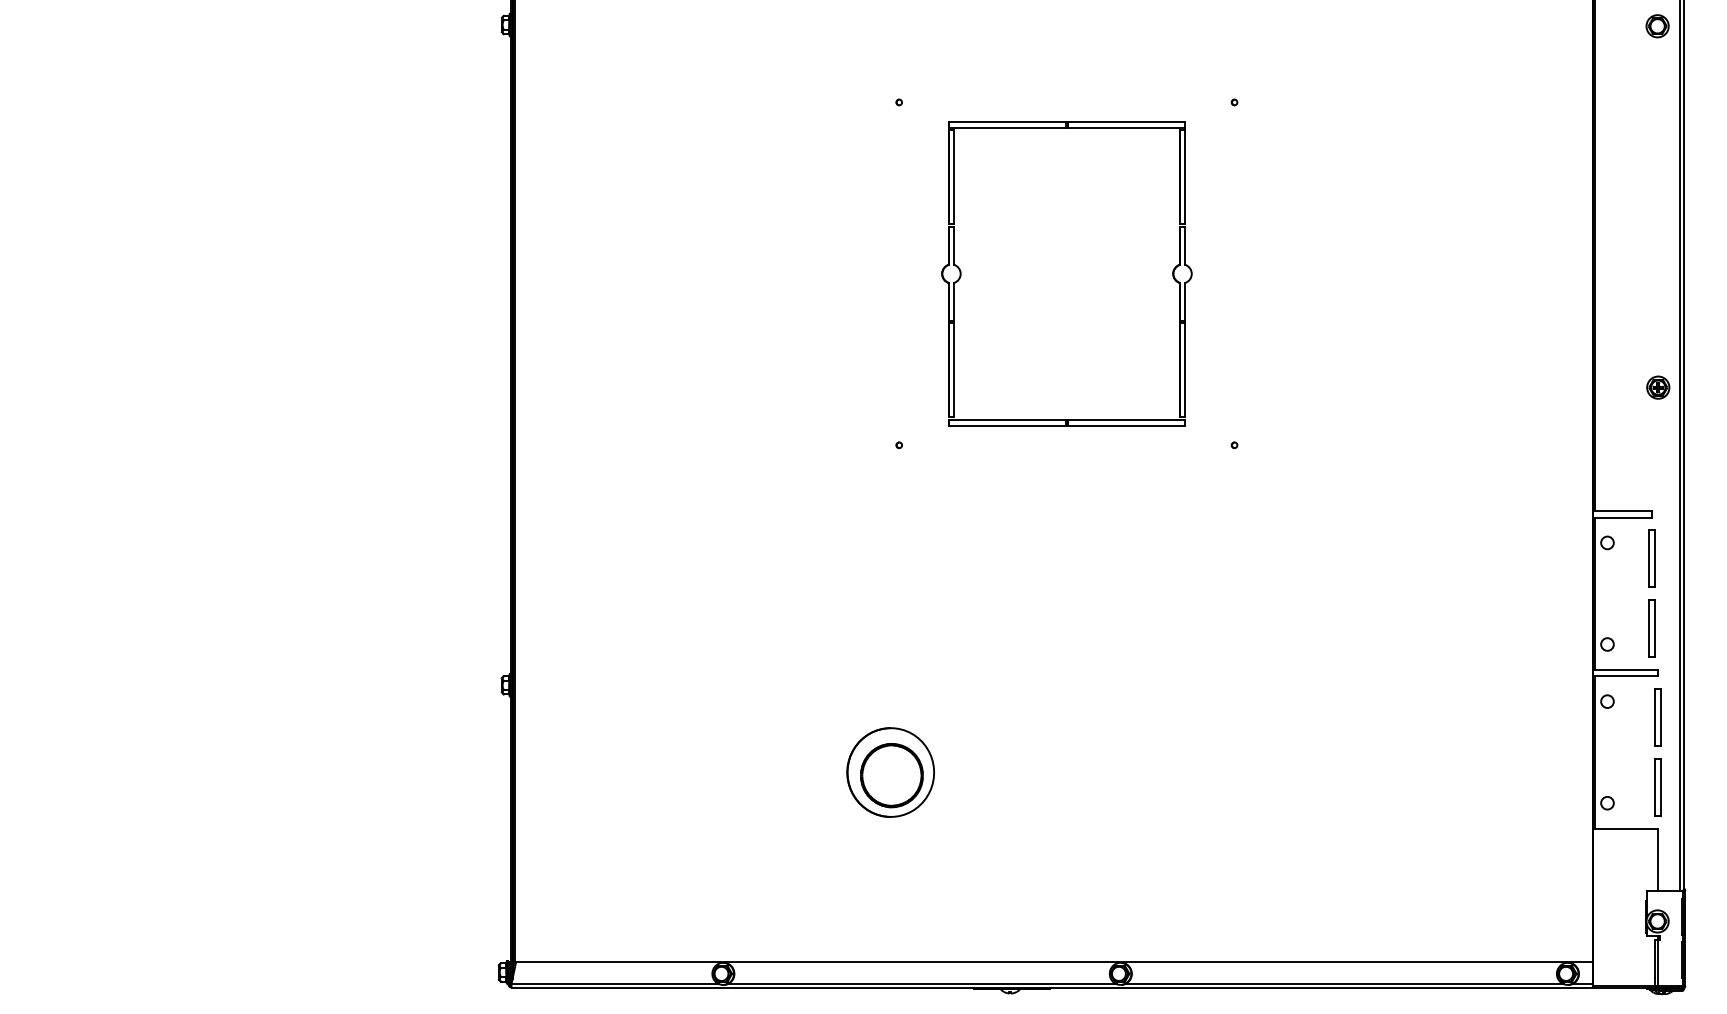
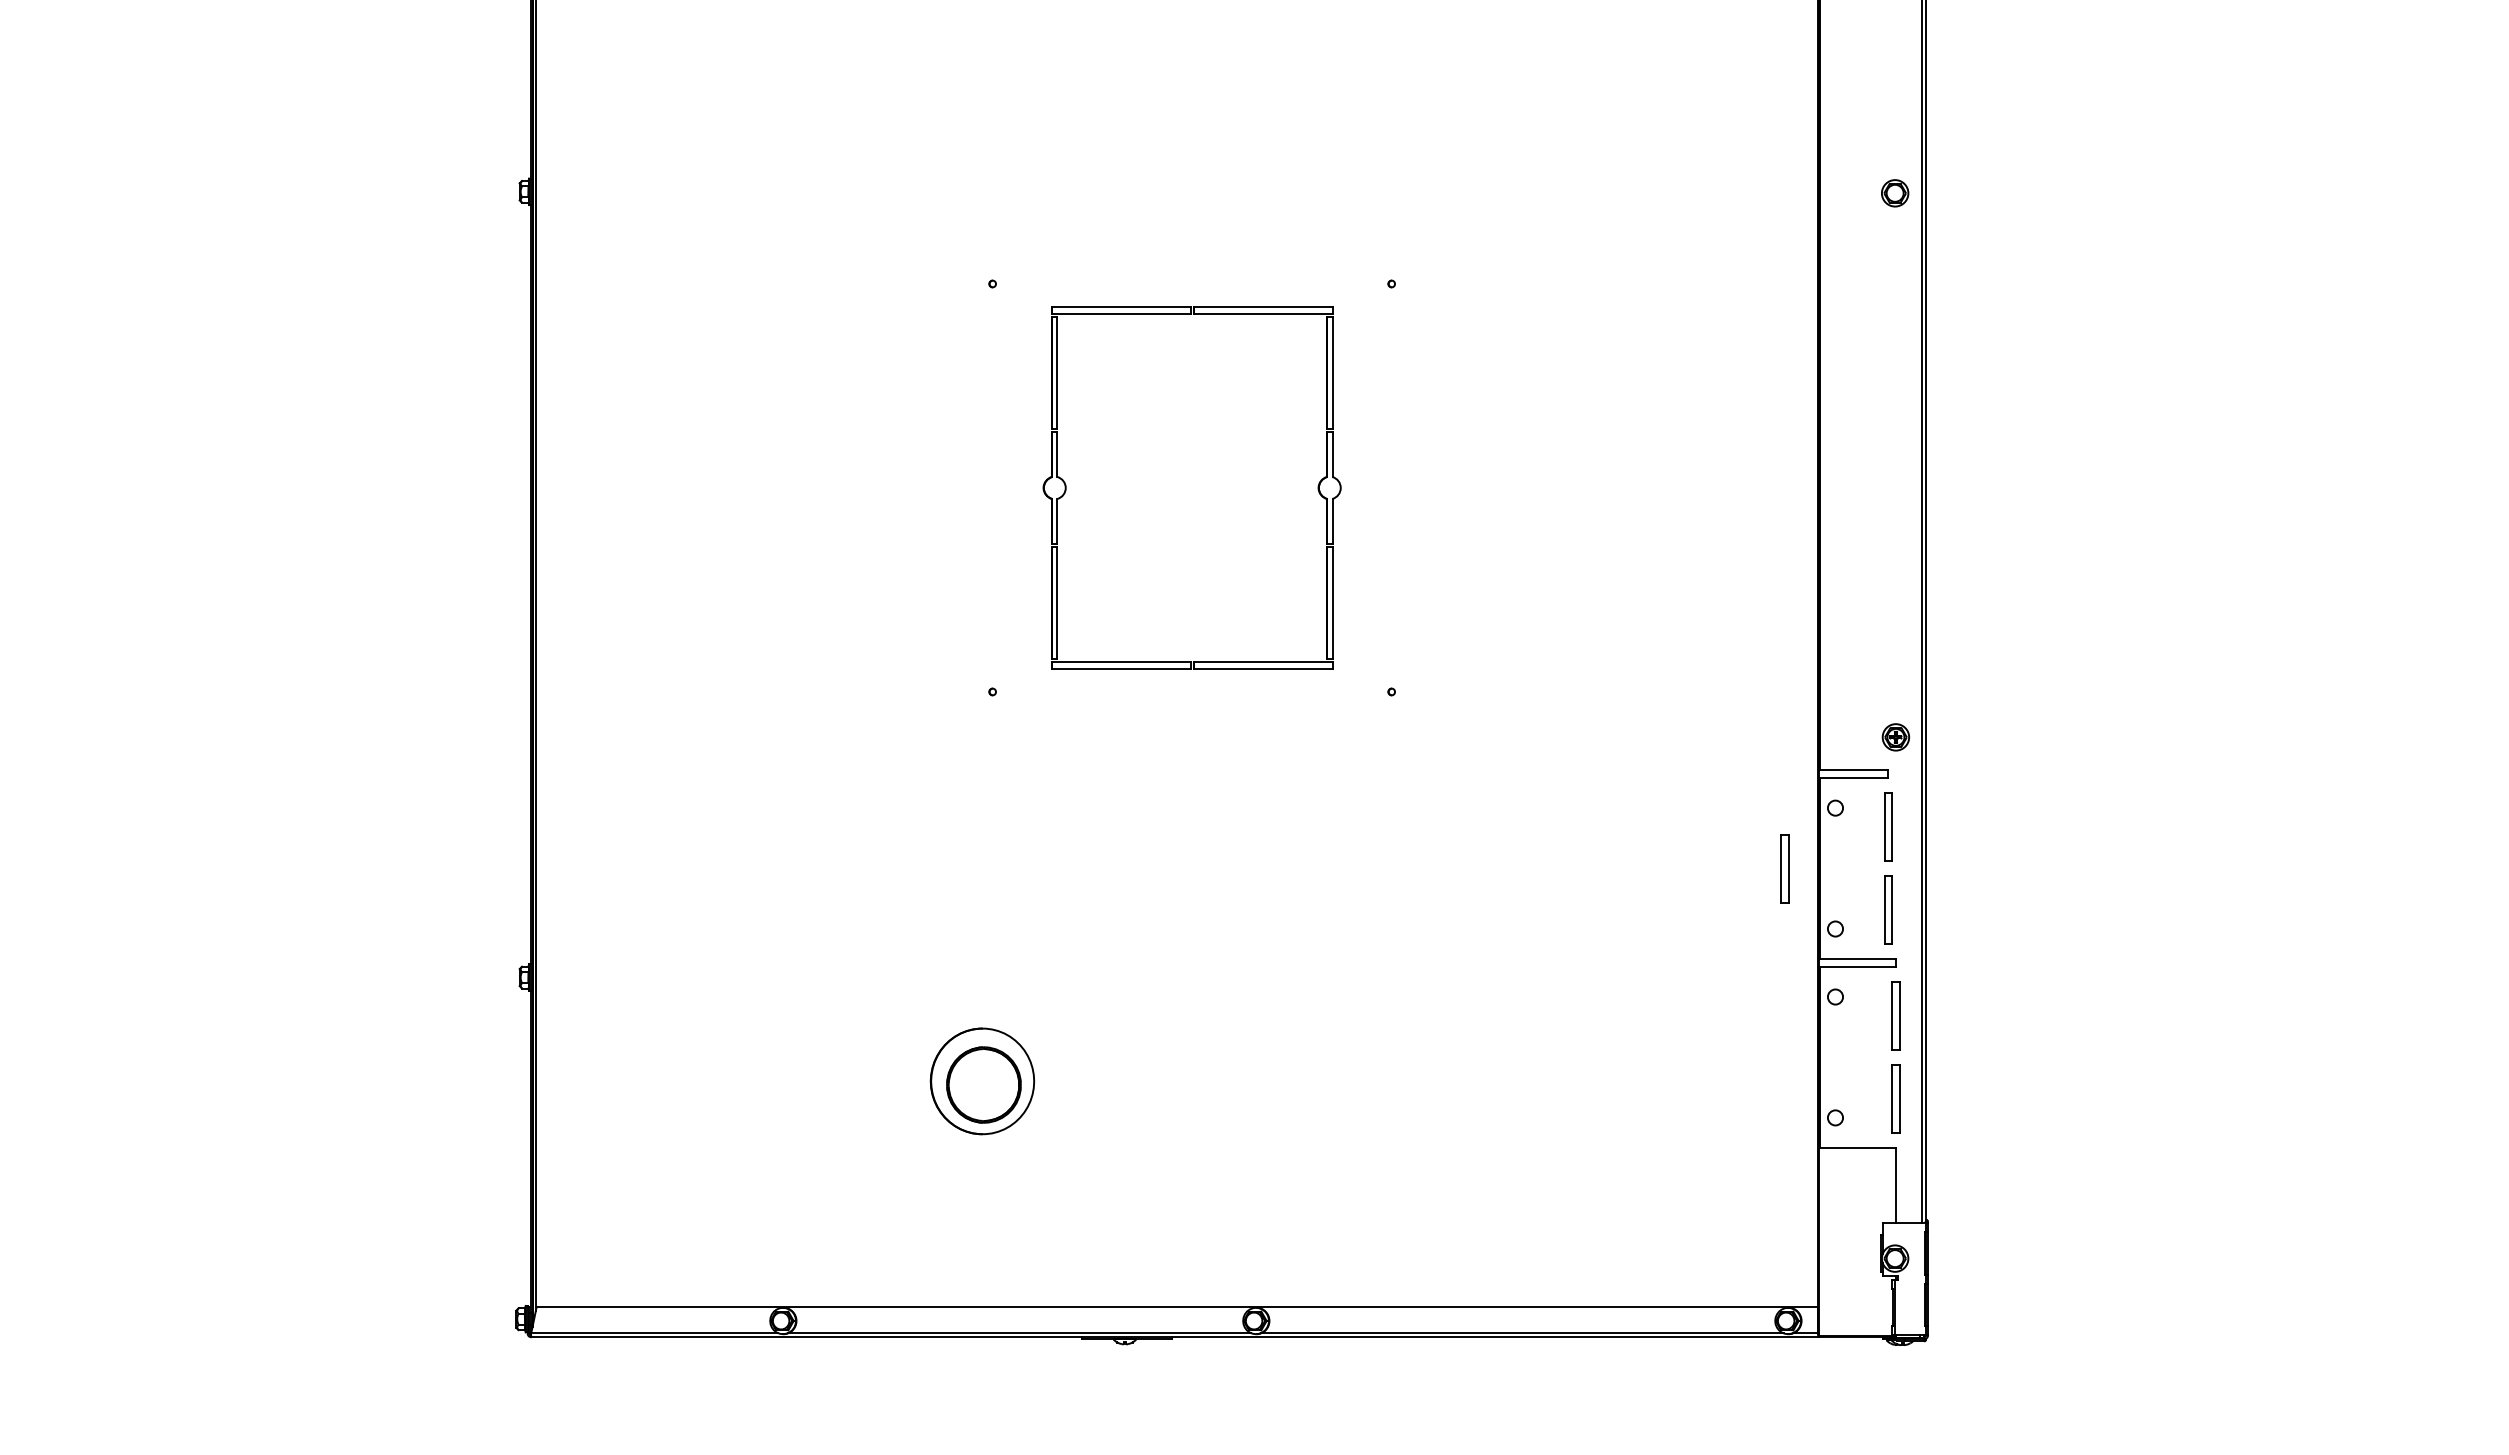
part: (1657, 387) -> (1895, 737), moved
part: (1564, 593) -> (1784, 868), added

